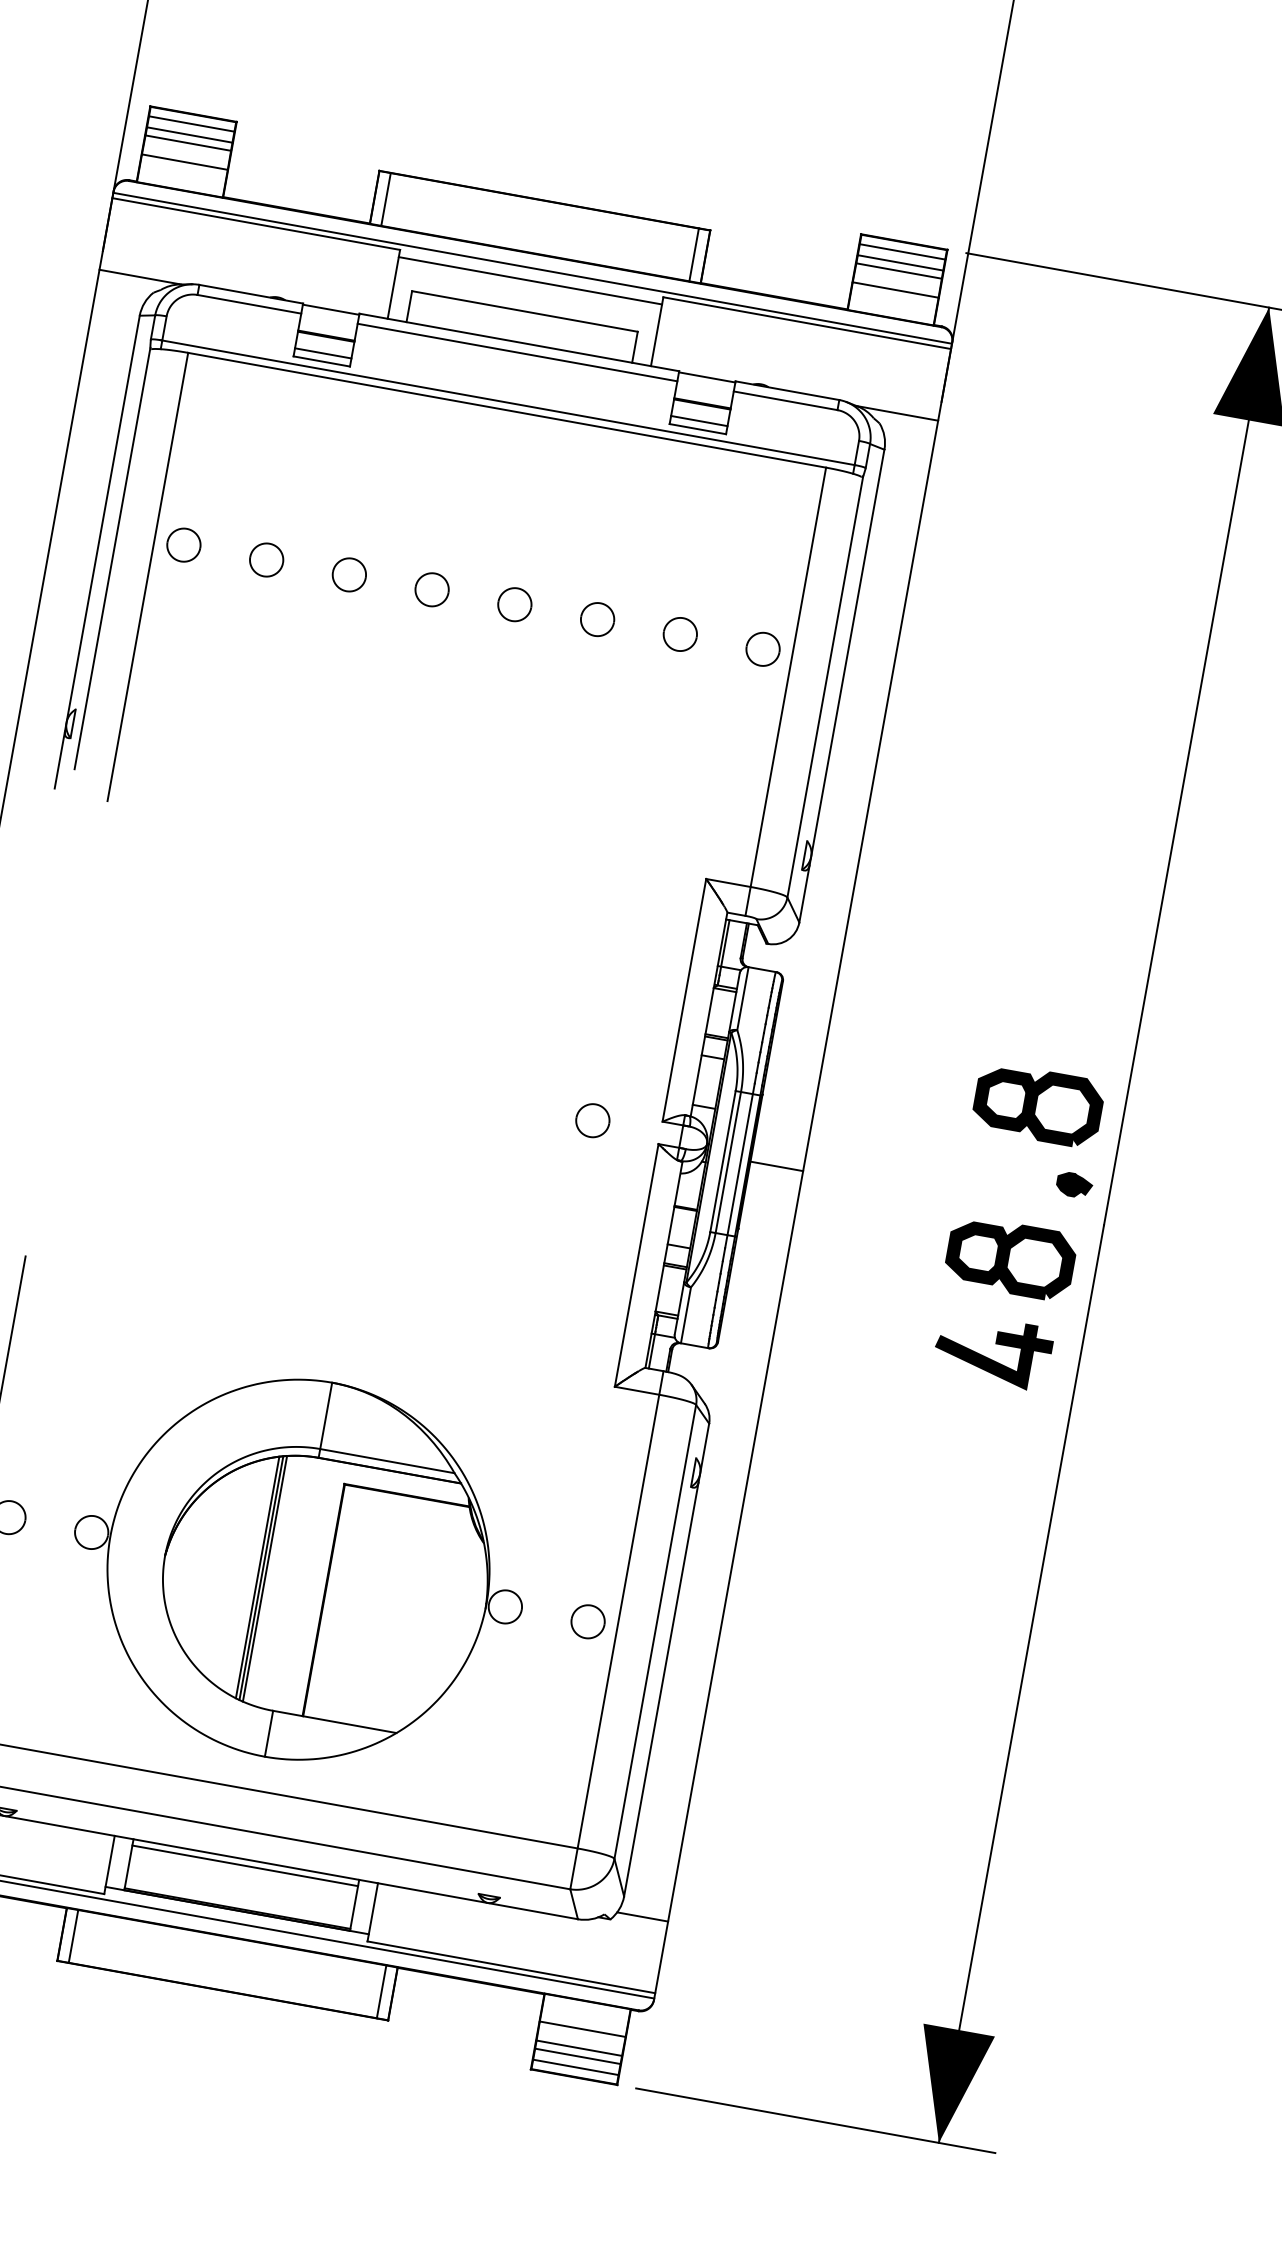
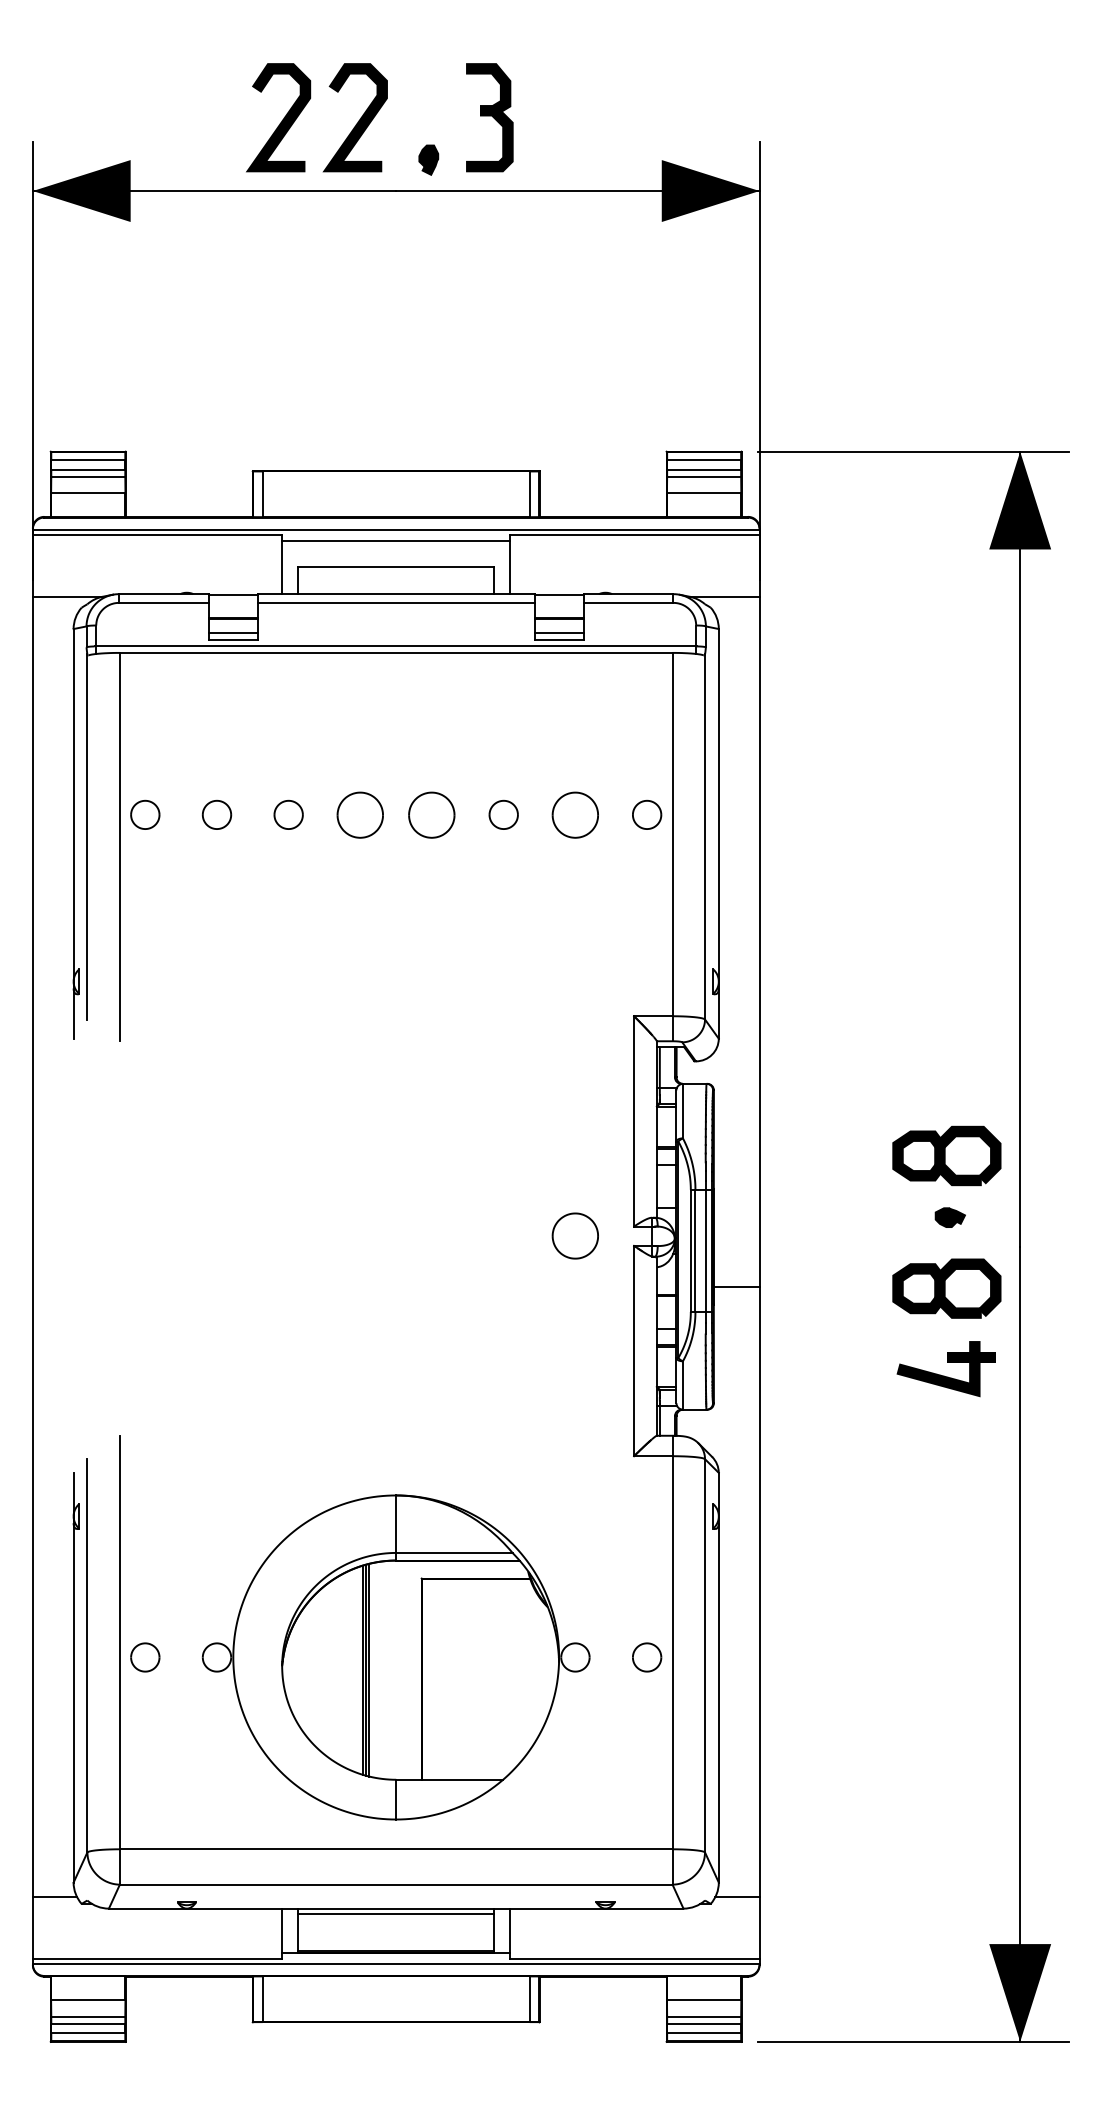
part: (432, 589) -> (360, 814), size x1.6
part: (515, 604) -> (432, 814), size x1.6
part: (680, 633) -> (575, 814), size x1.6
part: (592, 1121) -> (575, 1236), size x1.6
line: (776, 1166) -> (736, 1286), moved
part: (1073, 1184) -> (949, 1217), moved

